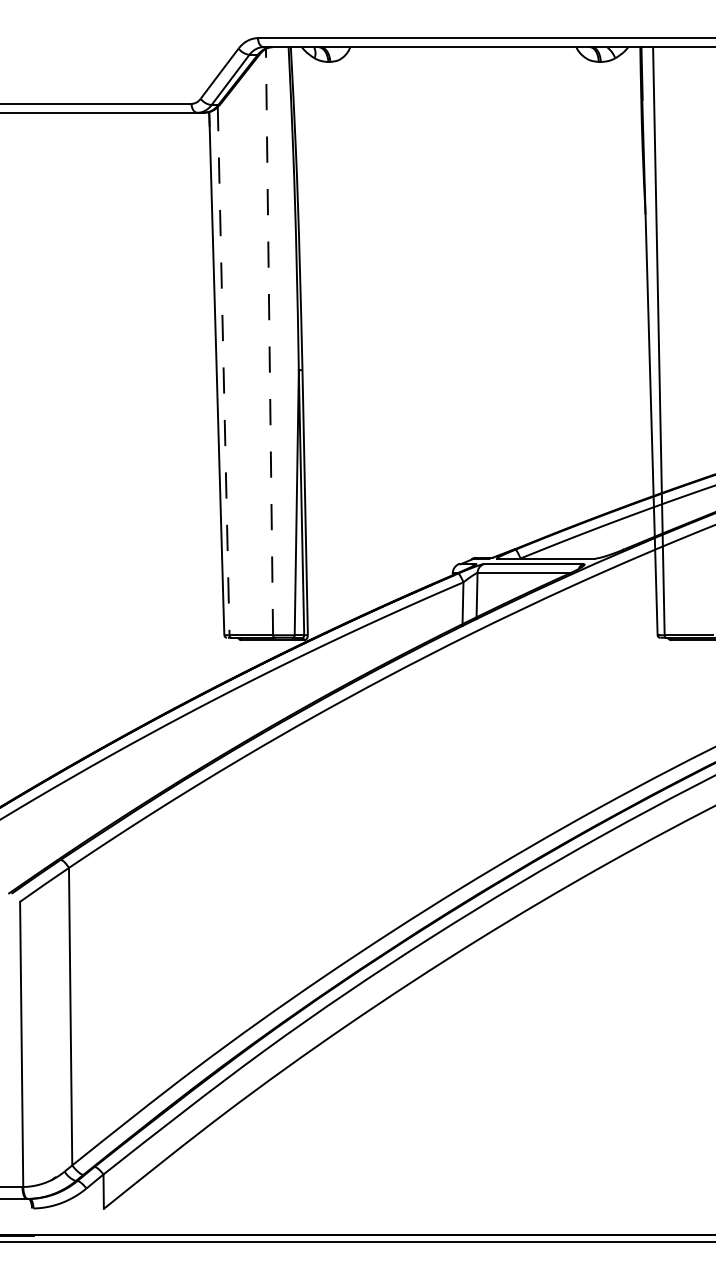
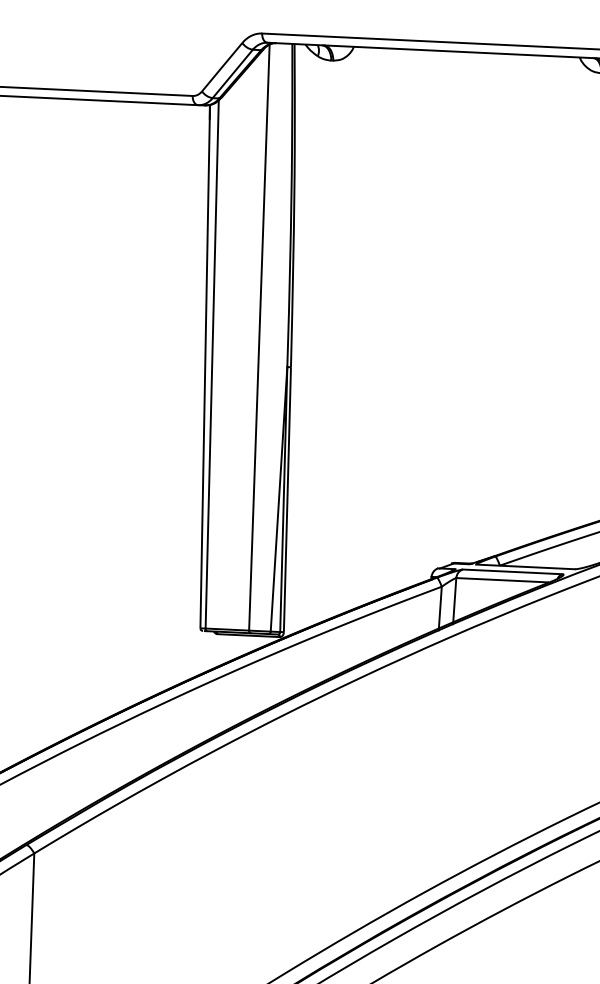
line: (269, 340) -> (259, 336), dashed -> solid
line: (223, 370) -> (212, 363), dashed -> solid

